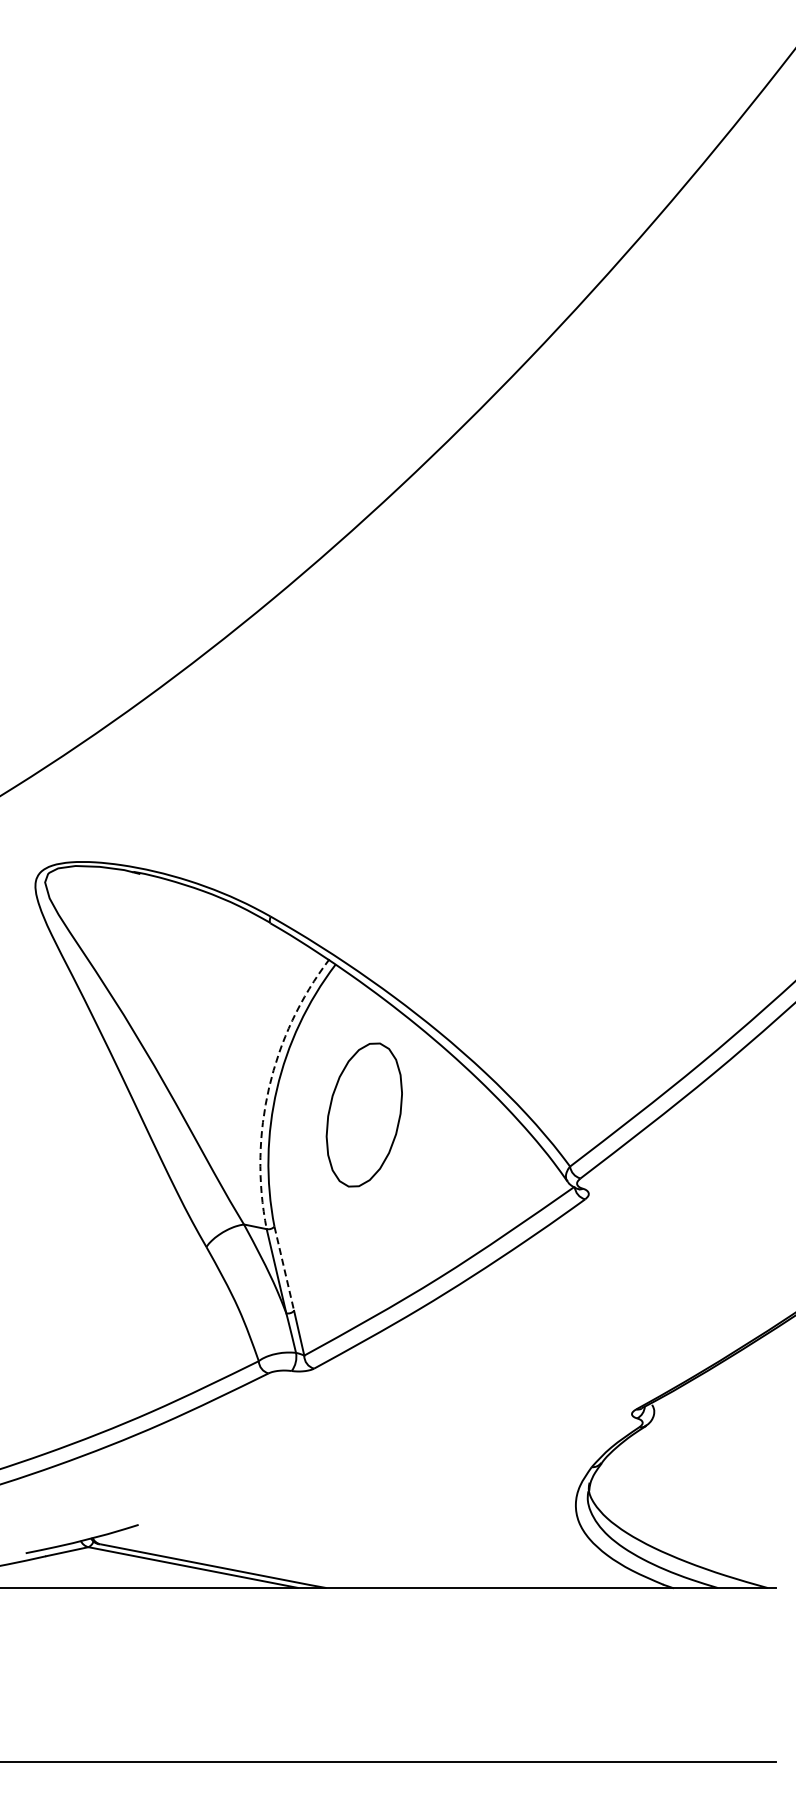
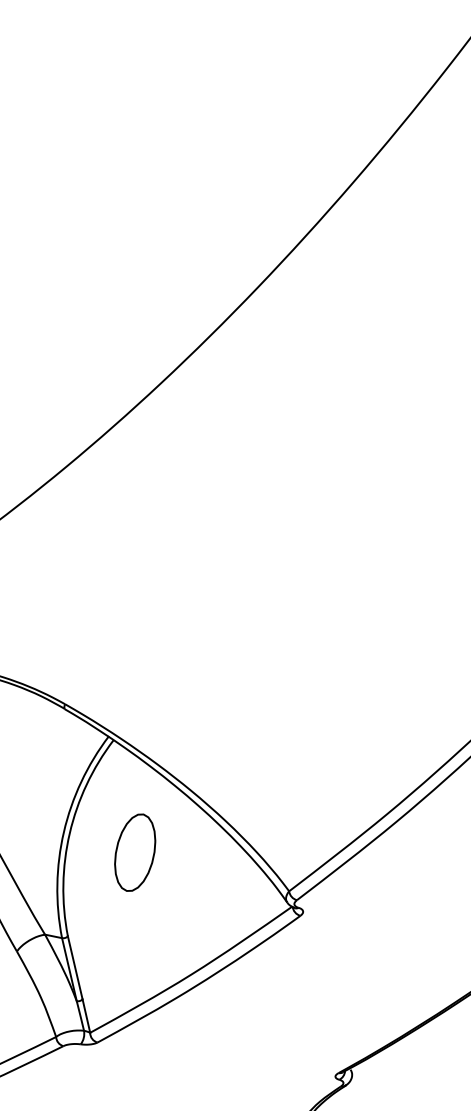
arc: (269, 1087) -> (64, 832), dashed -> solid
part: (364, 1114) -> (135, 852), size x0.71
line: (284, 1269) -> (75, 968), dashed -> solid

